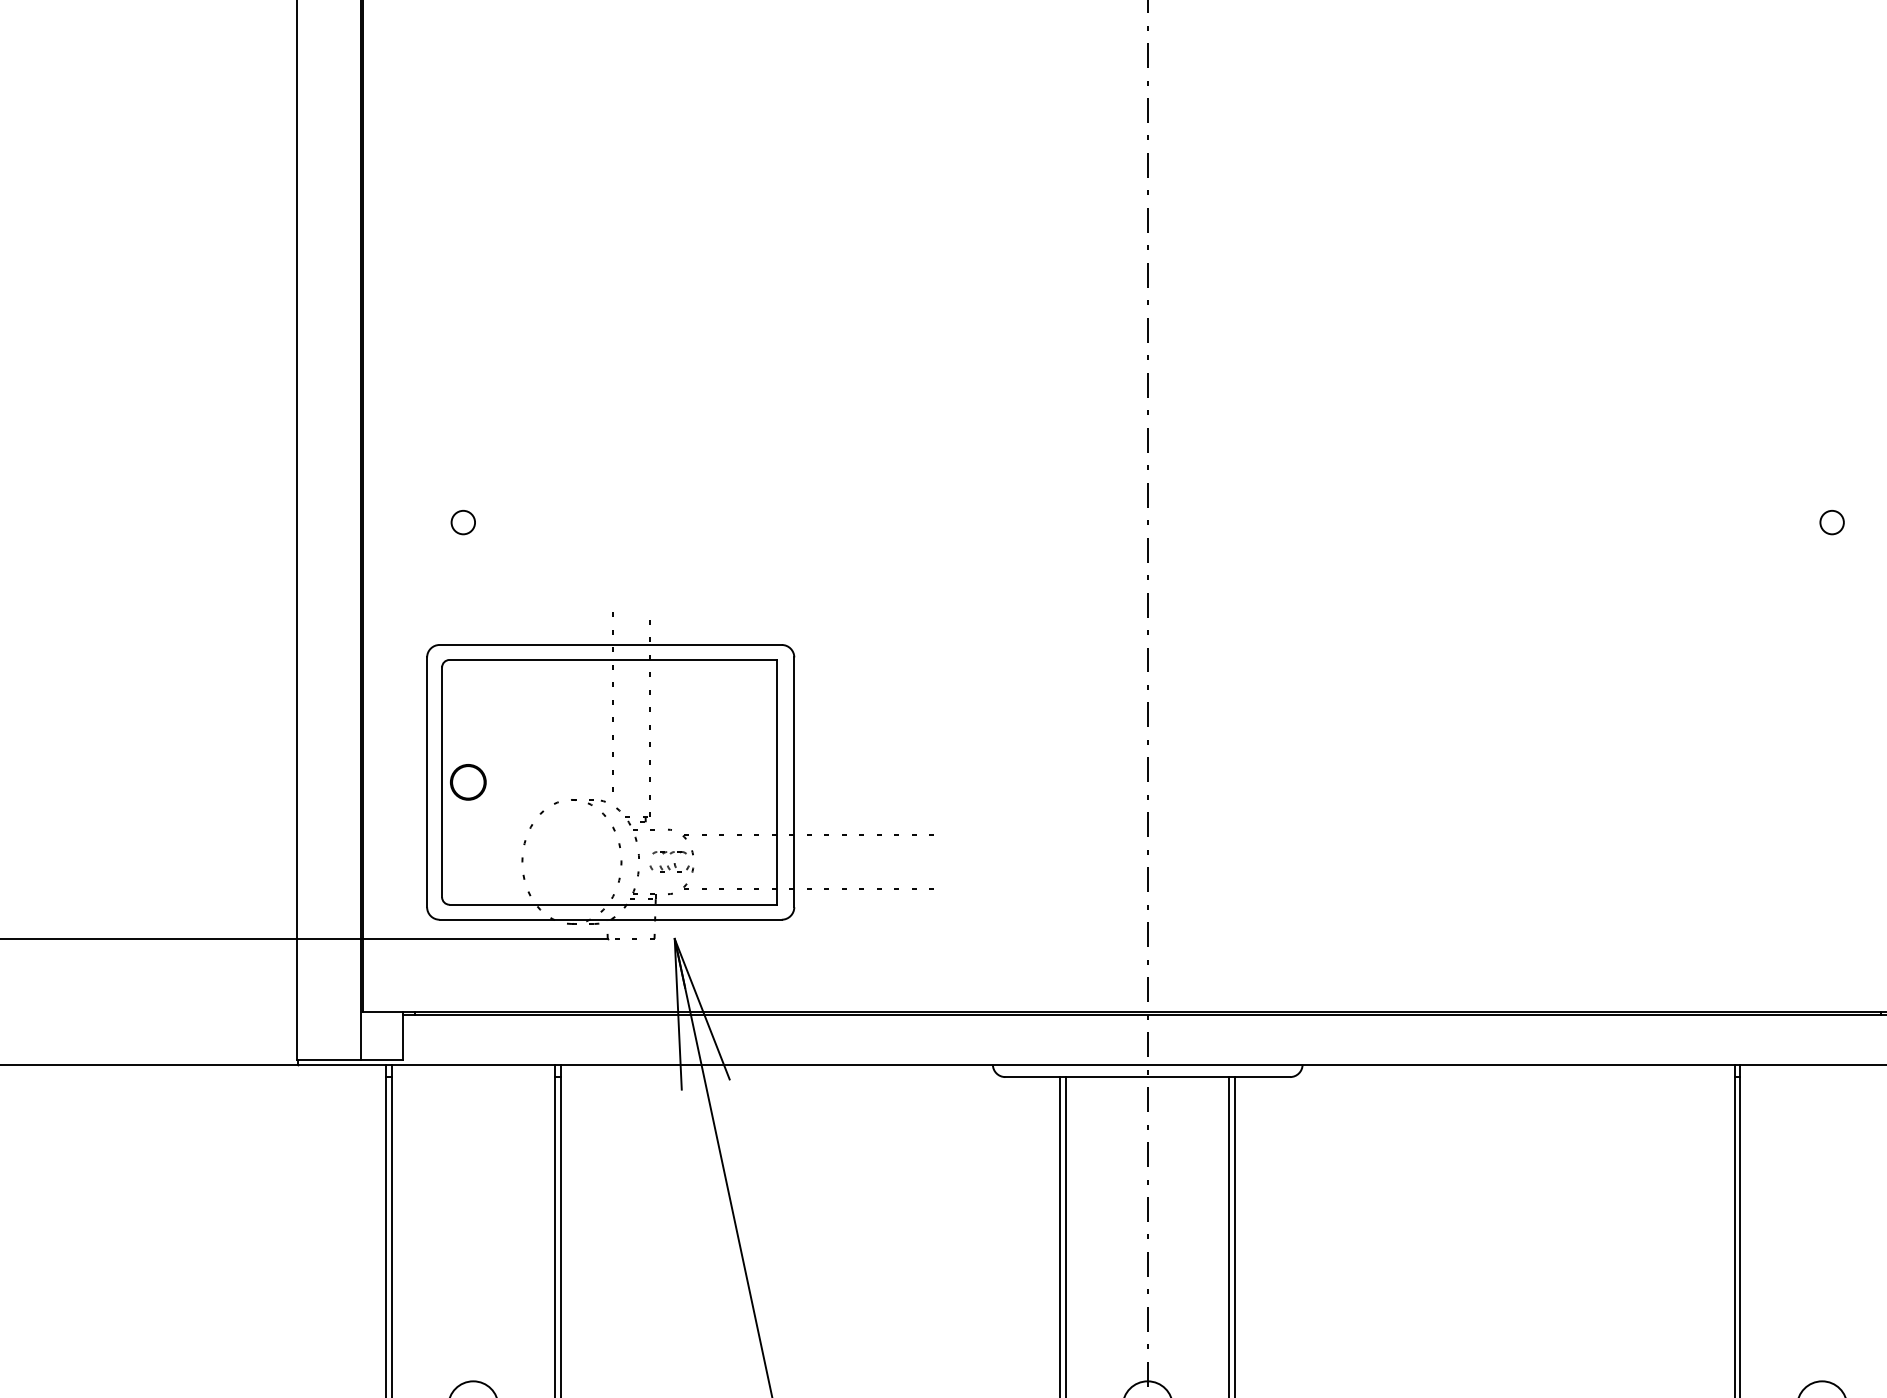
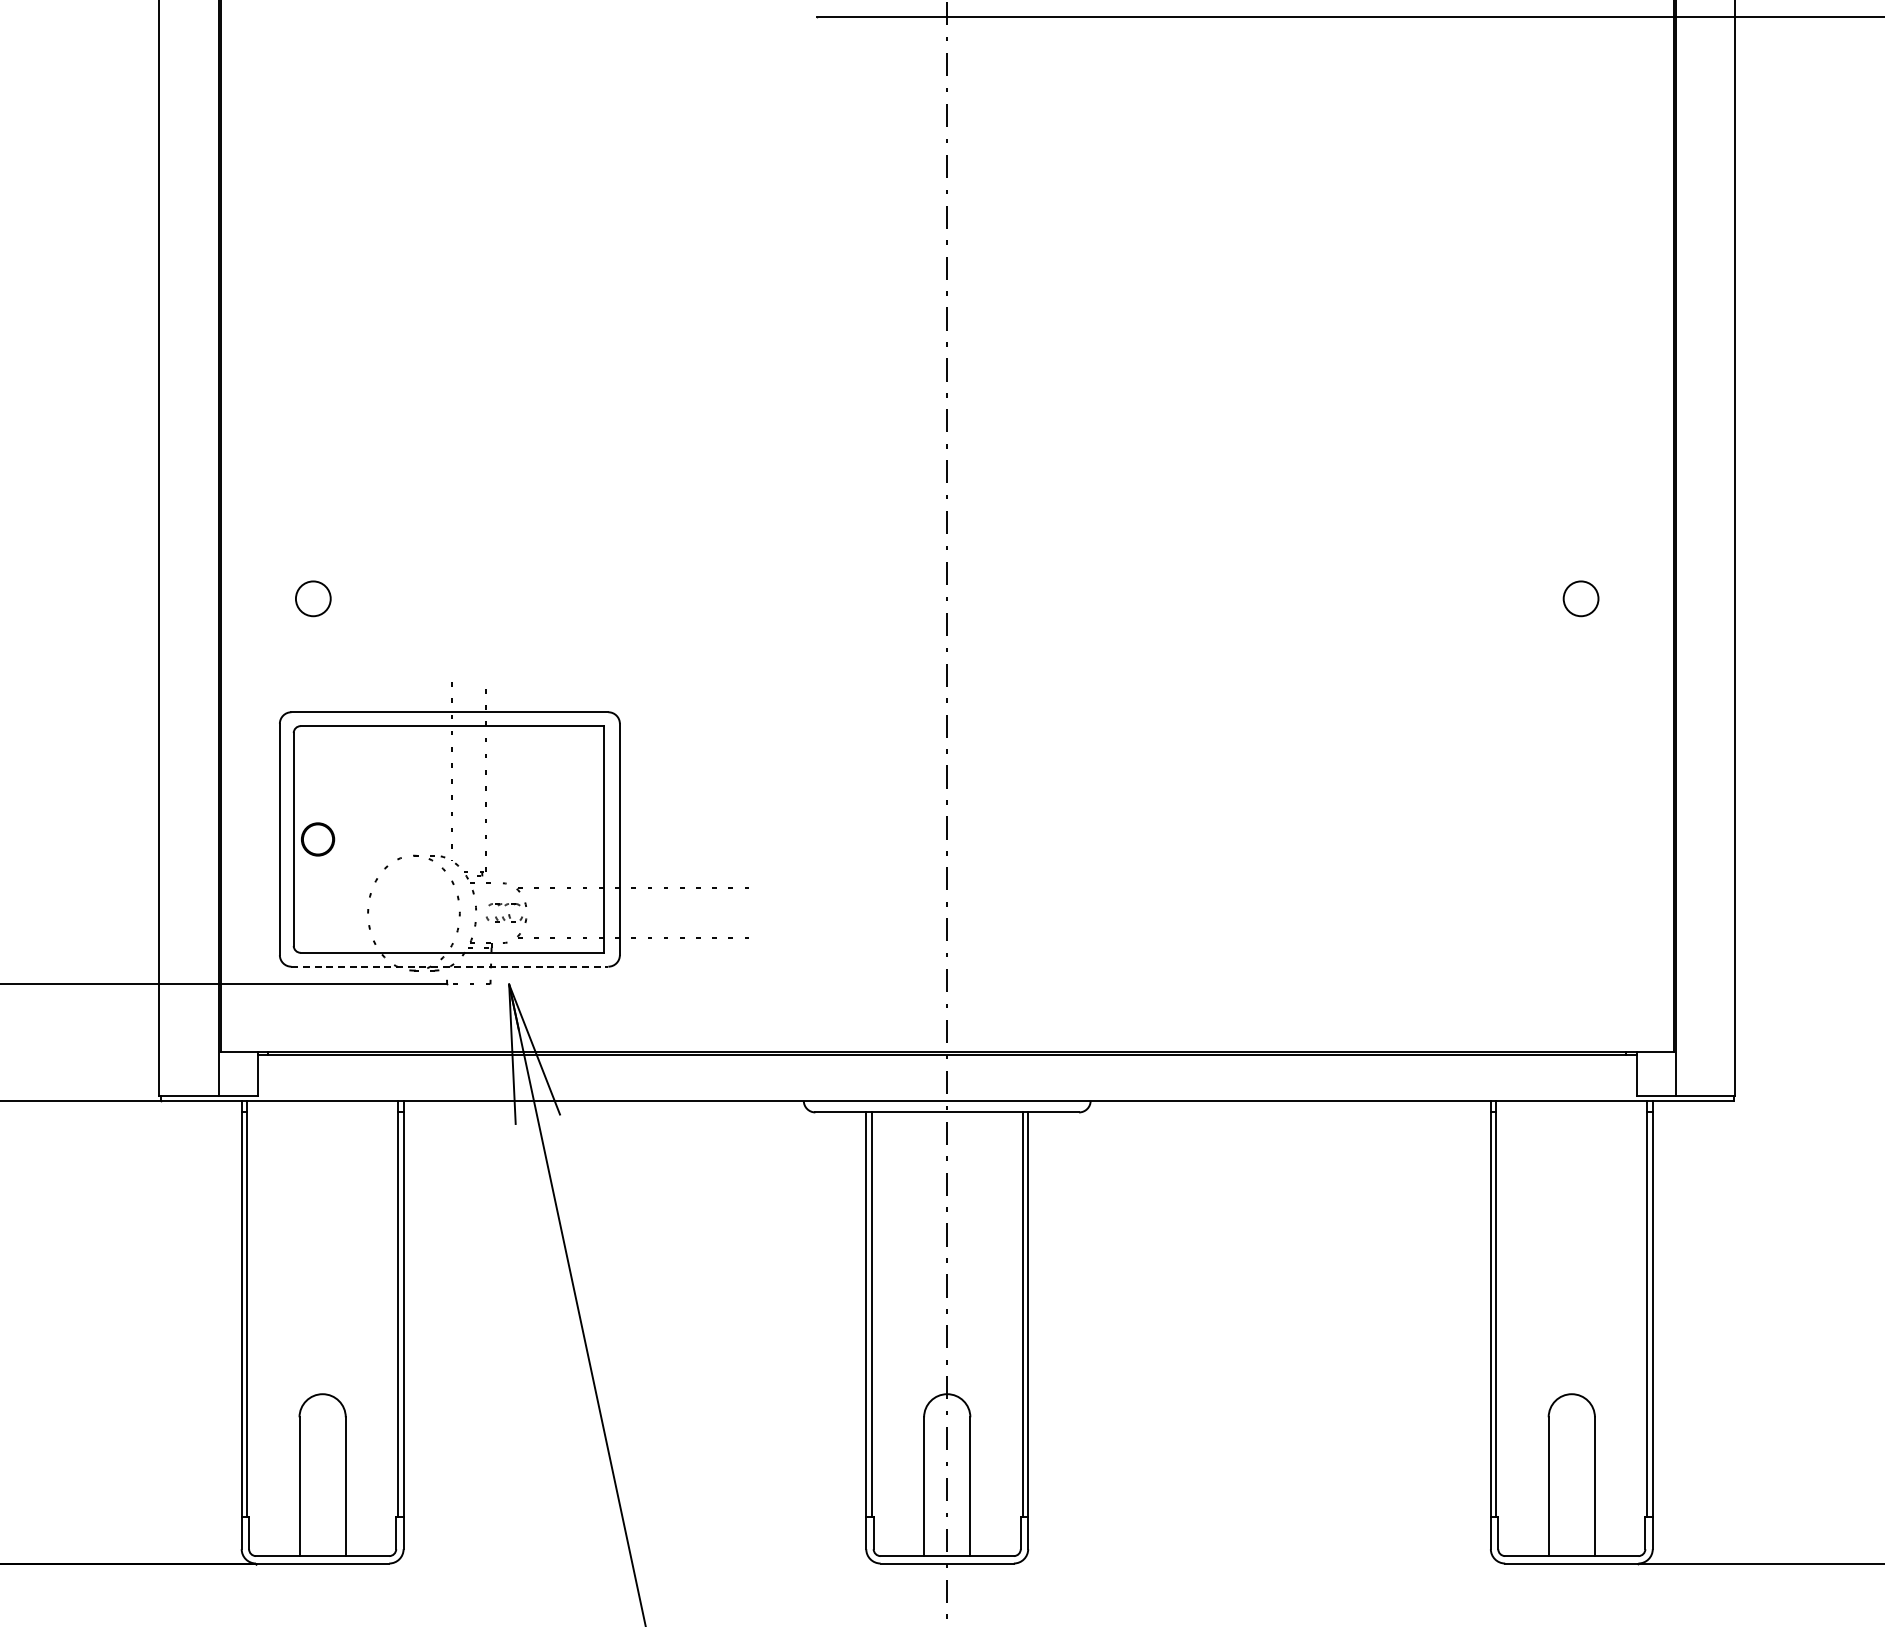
circle: (463, 522) -> (313, 598), size x1.6
circle: (1831, 522) -> (1580, 598), size x1.6
line: (611, 919) -> (450, 966), solid -> dashed

